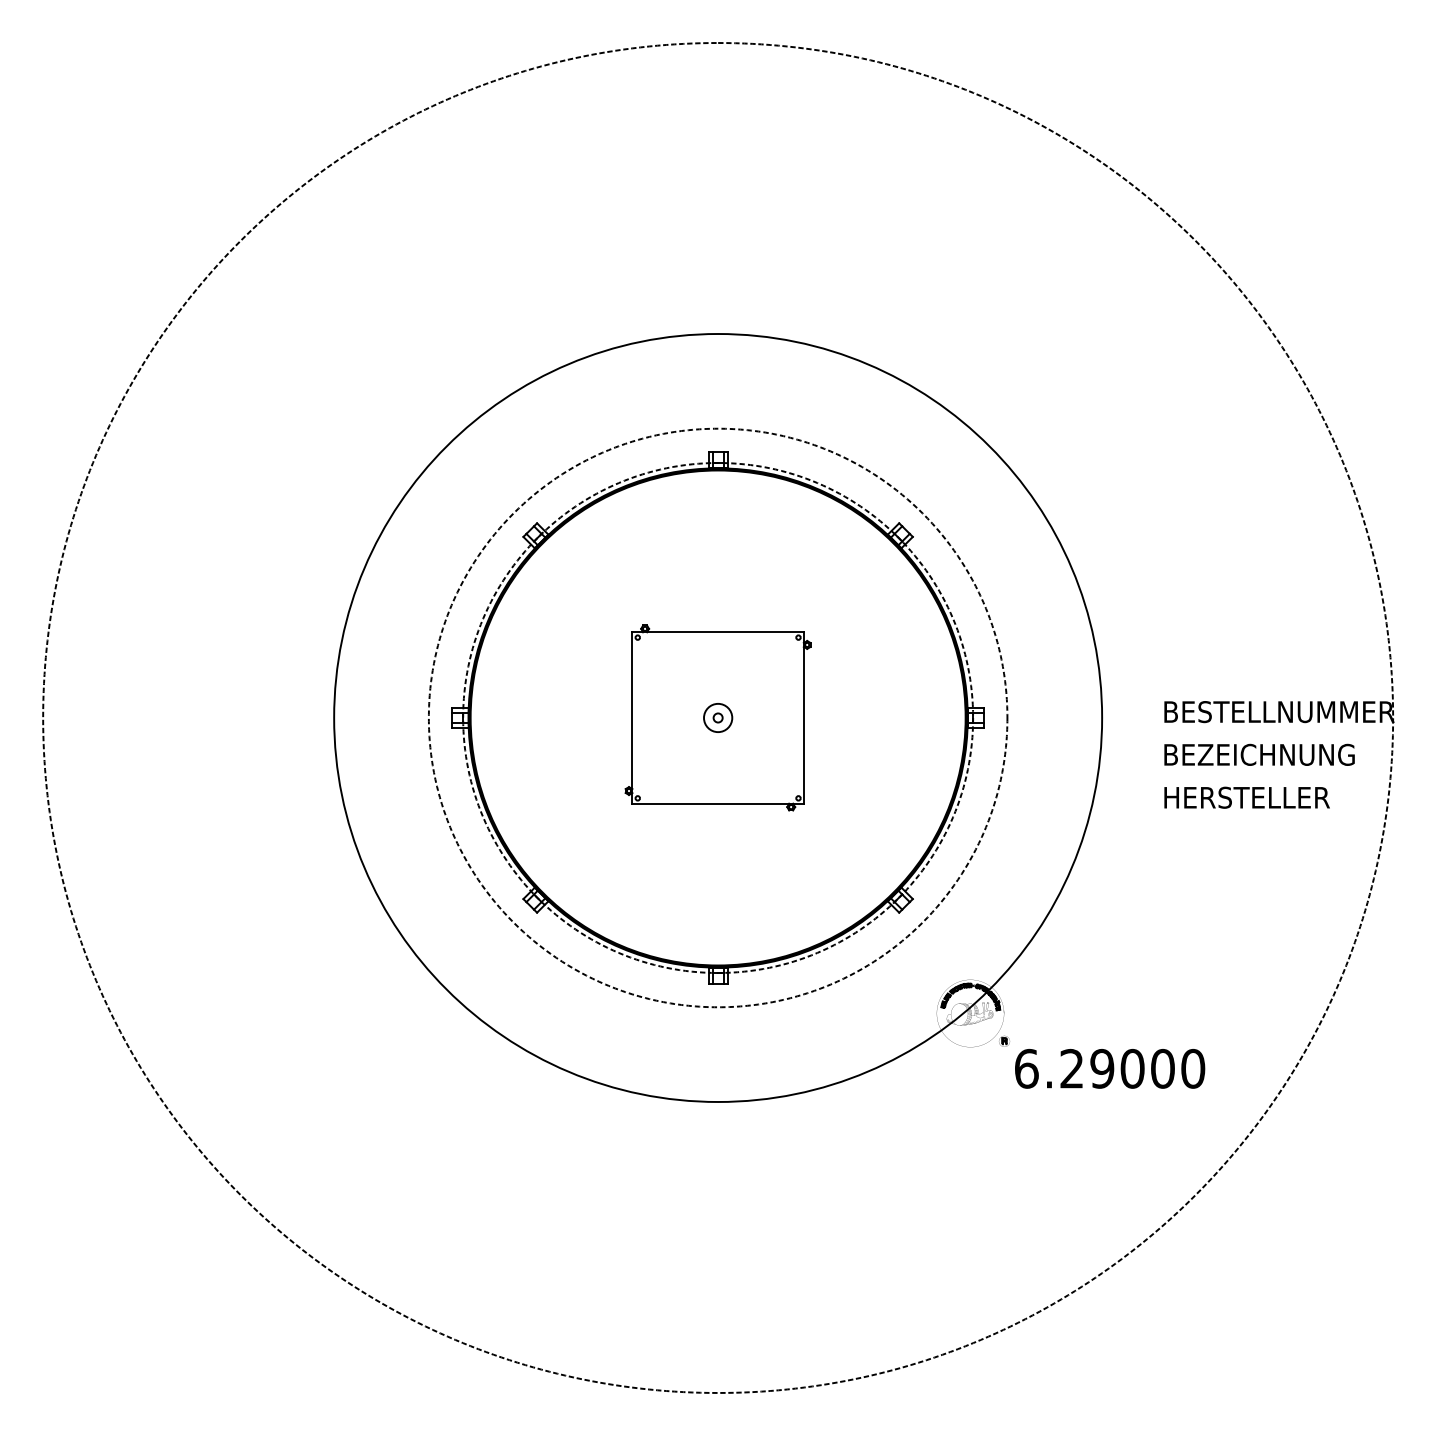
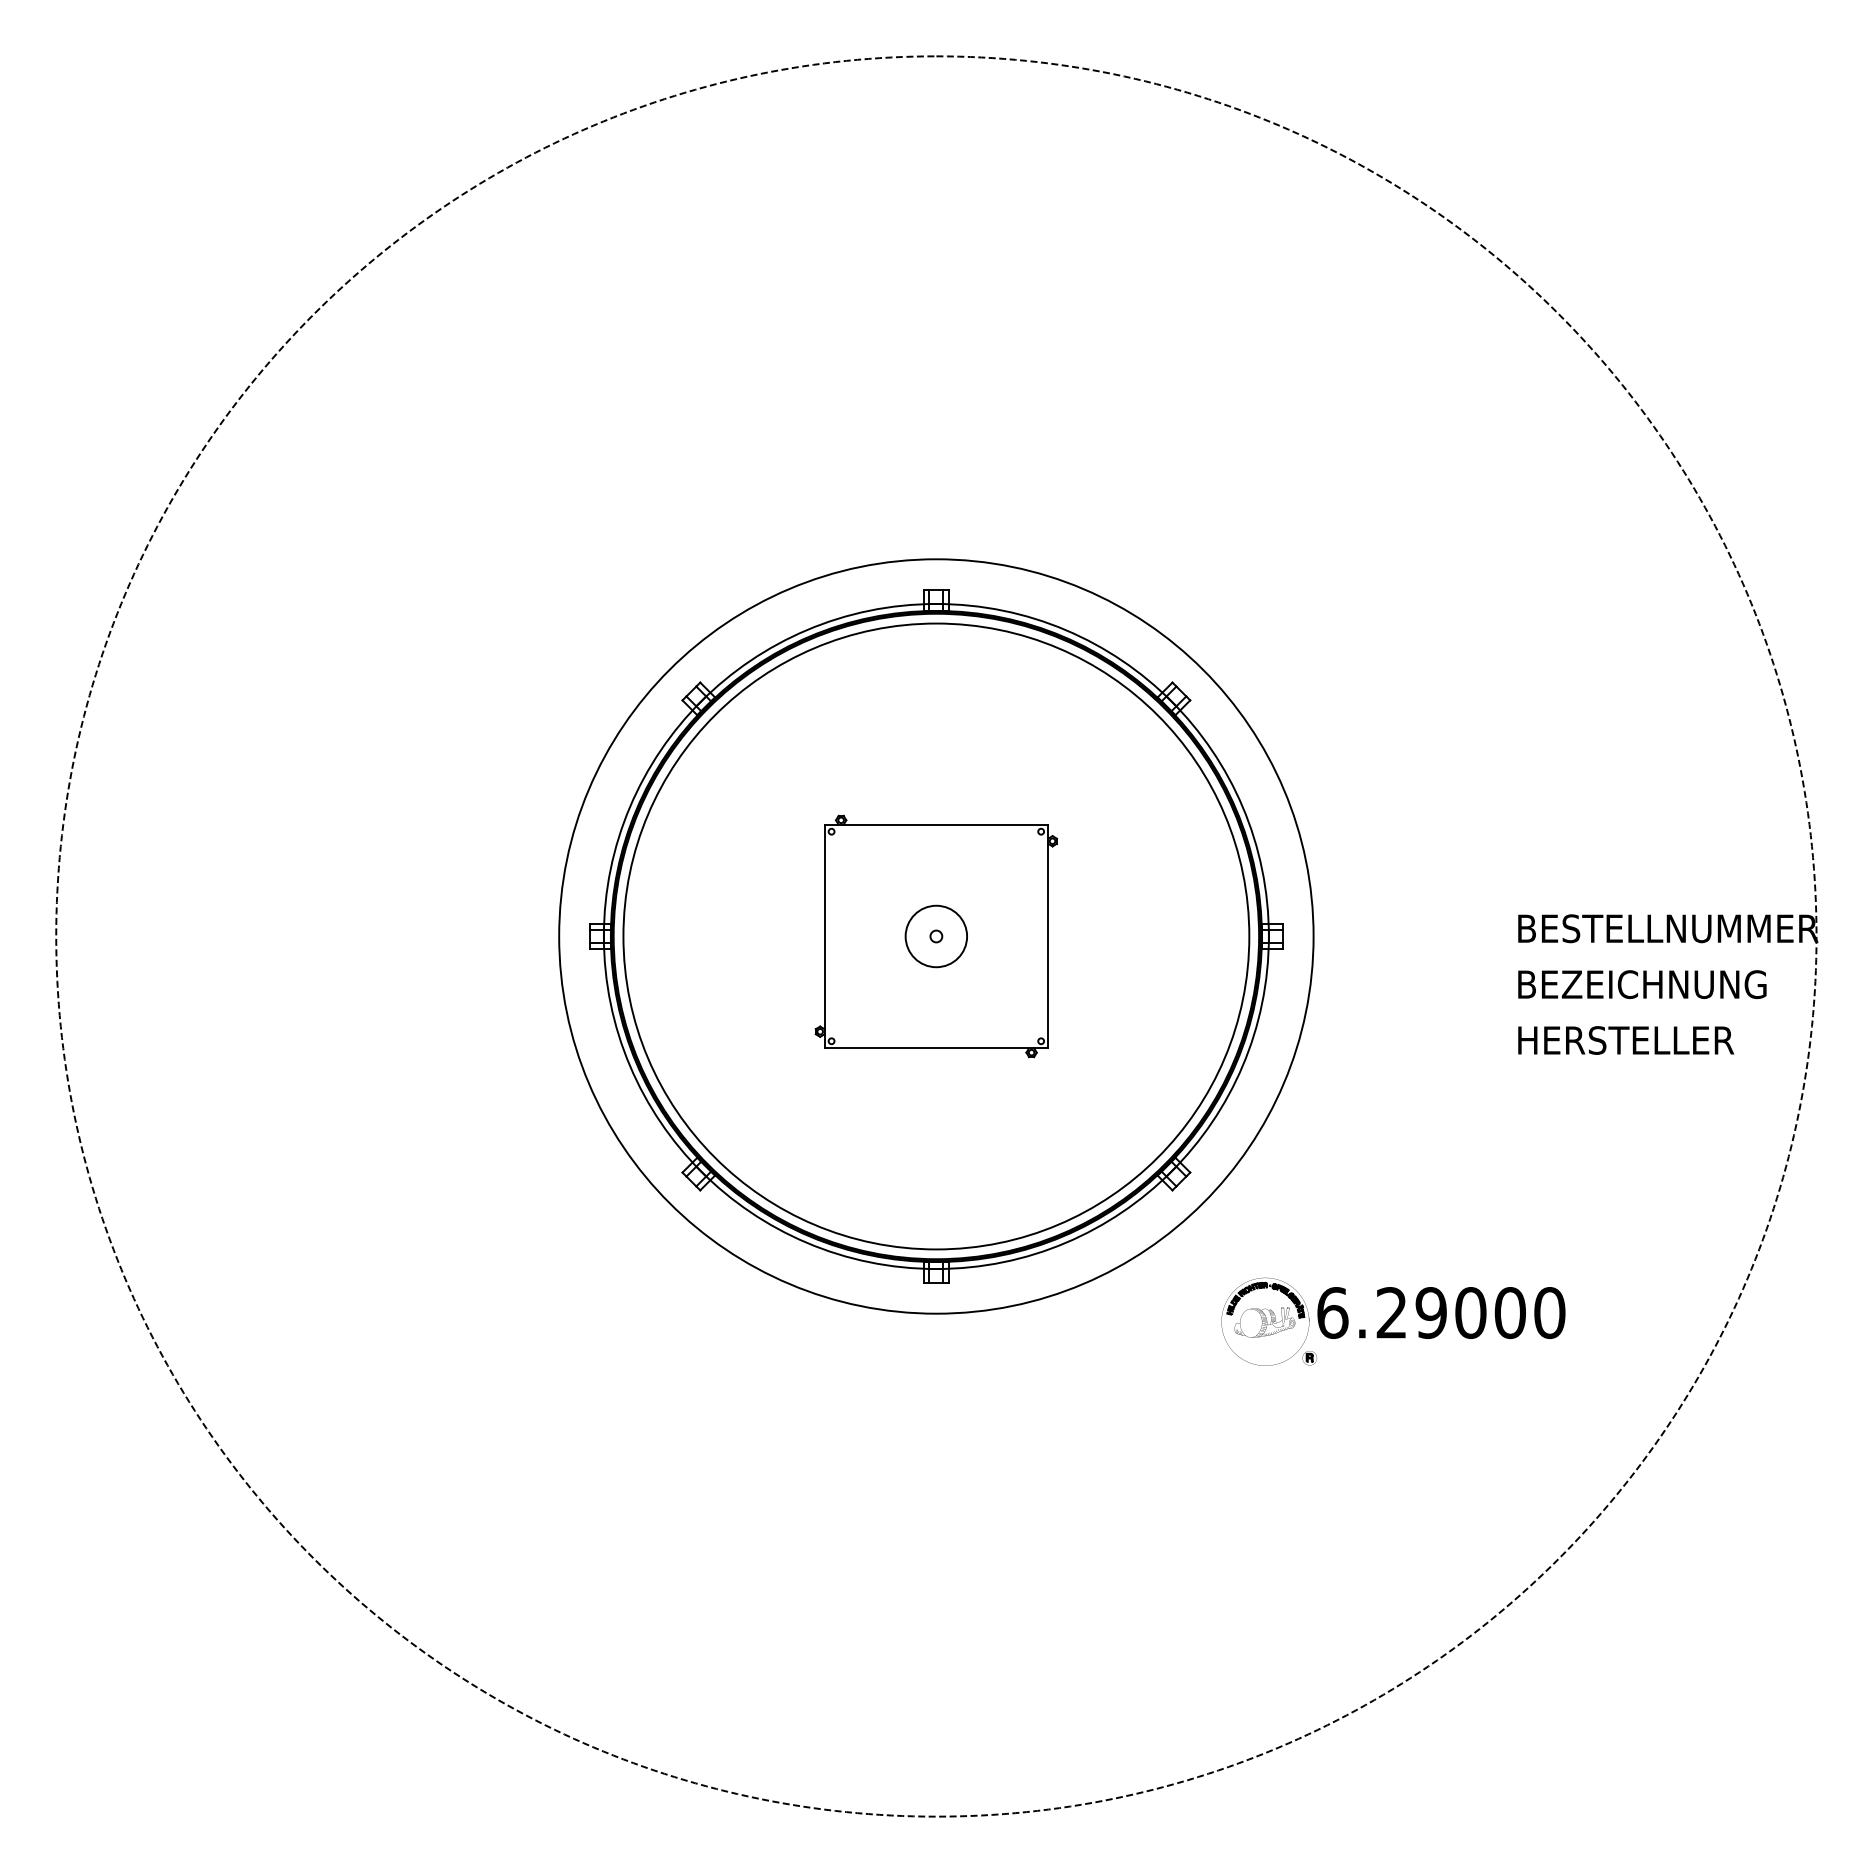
circle: (717, 718) -> (935, 936), dashed -> solid
circle: (718, 718) -> (936, 936), dashed -> solid
circle: (718, 718) -> (936, 936), size x0.62
circle: (718, 718) -> (936, 936), size x1.67
text: (1110, 1068) -> (1441, 1312), moved

